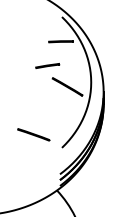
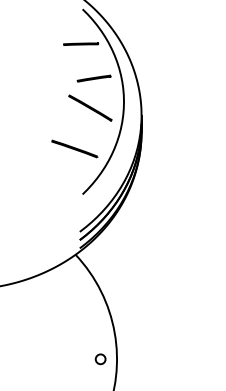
line: (47, 65) -> (93, 78), moved
line: (33, 134) -> (74, 148), moved

